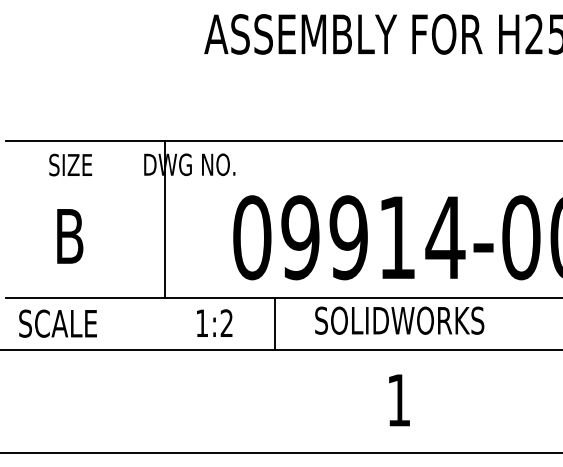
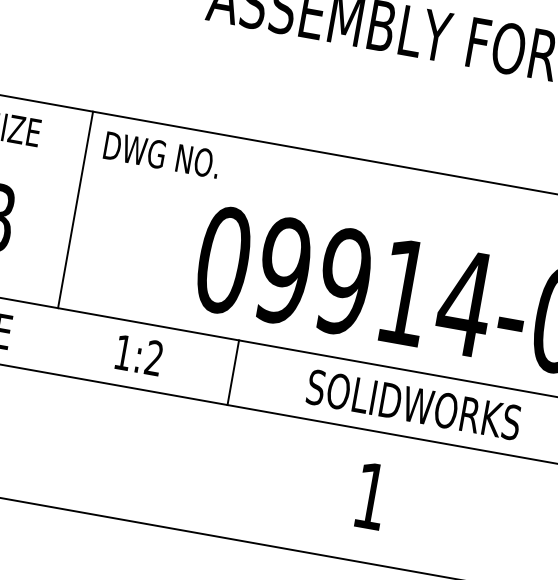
line: (165, 218) -> (75, 209), moved
text: (399, 320) -> (413, 404), moved
text: (214, 322) -> (139, 354), moved

